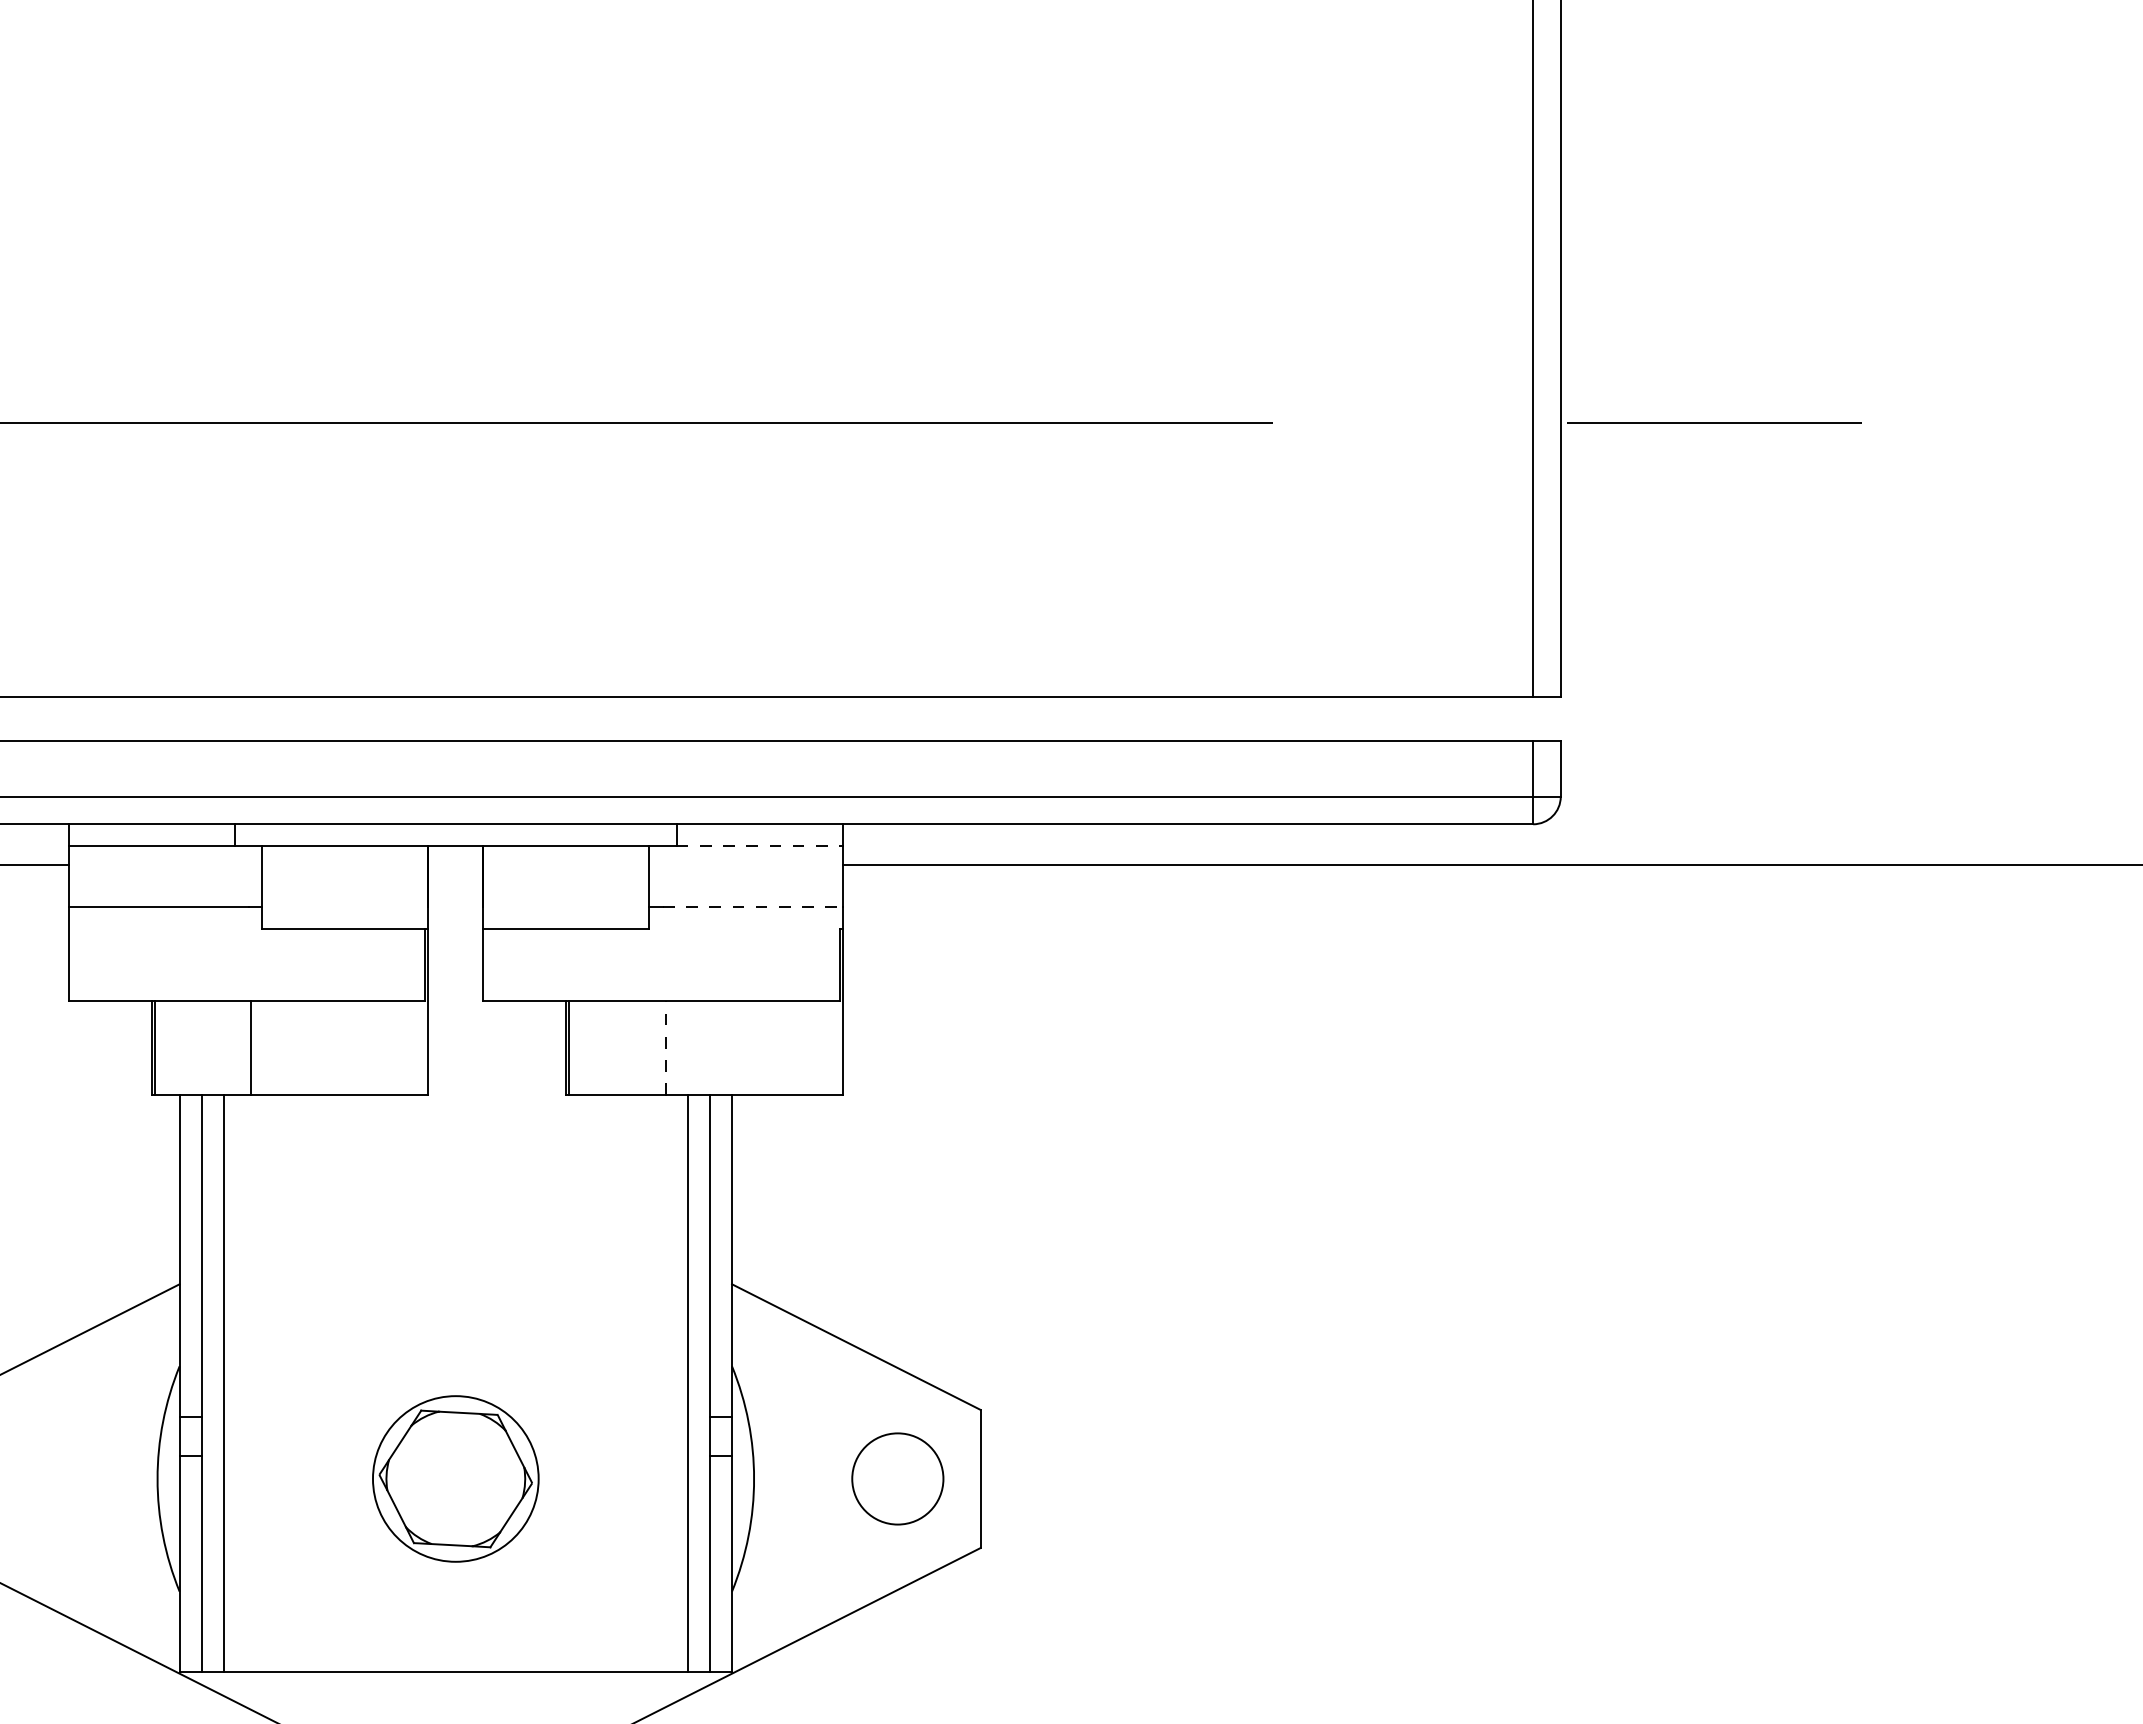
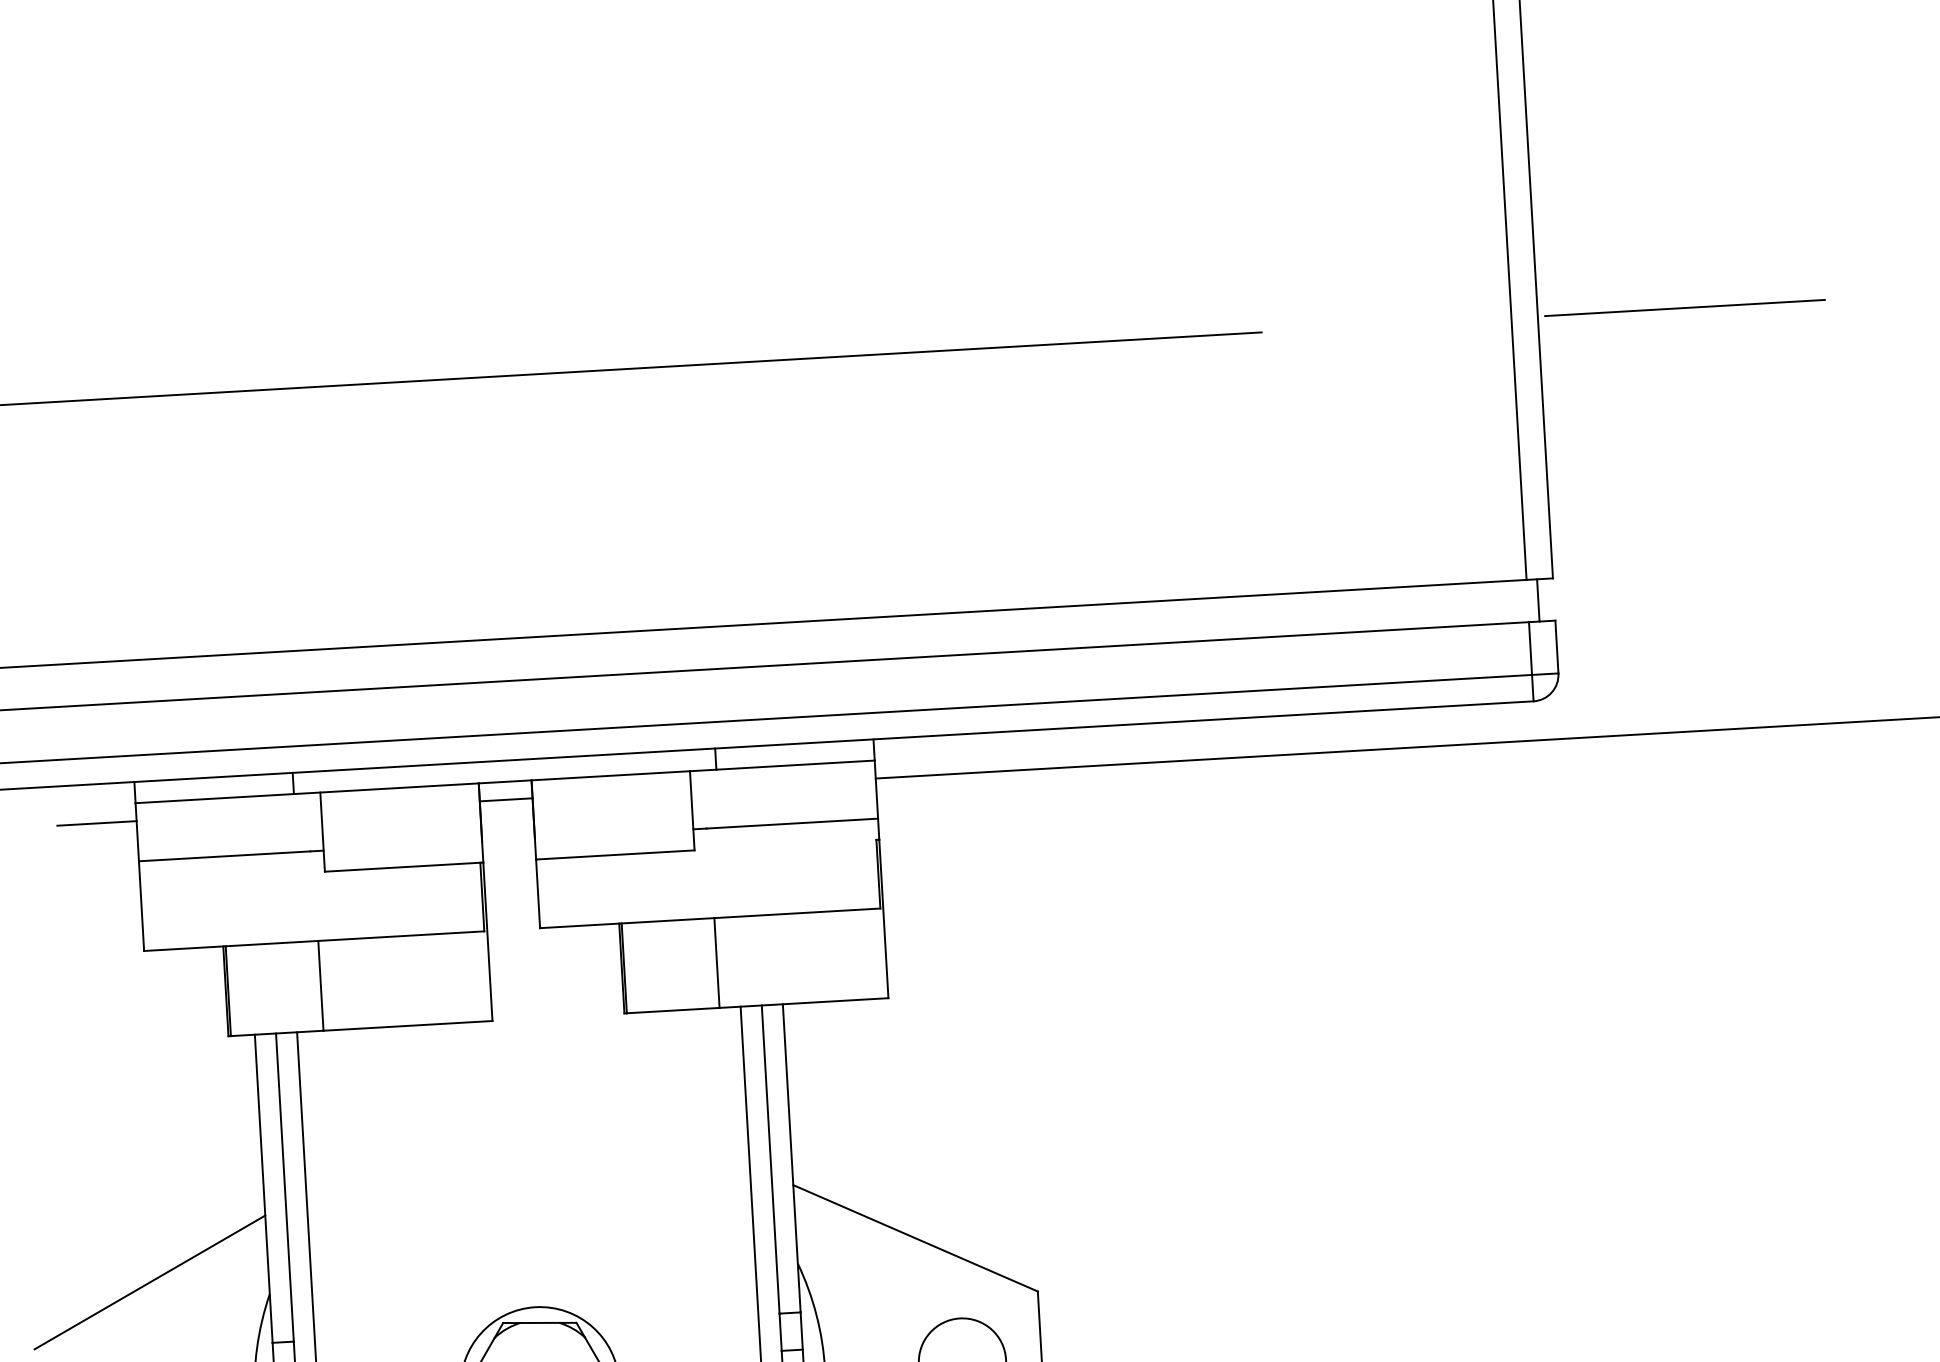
line: (1544, 719) -> (1538, 600), added
line: (759, 846) -> (795, 765), dashed -> solid
line: (455, 865) -> (505, 800), added
line: (752, 907) -> (792, 823), dashed -> solid
line: (665, 1048) -> (716, 963), dashed -> solid

